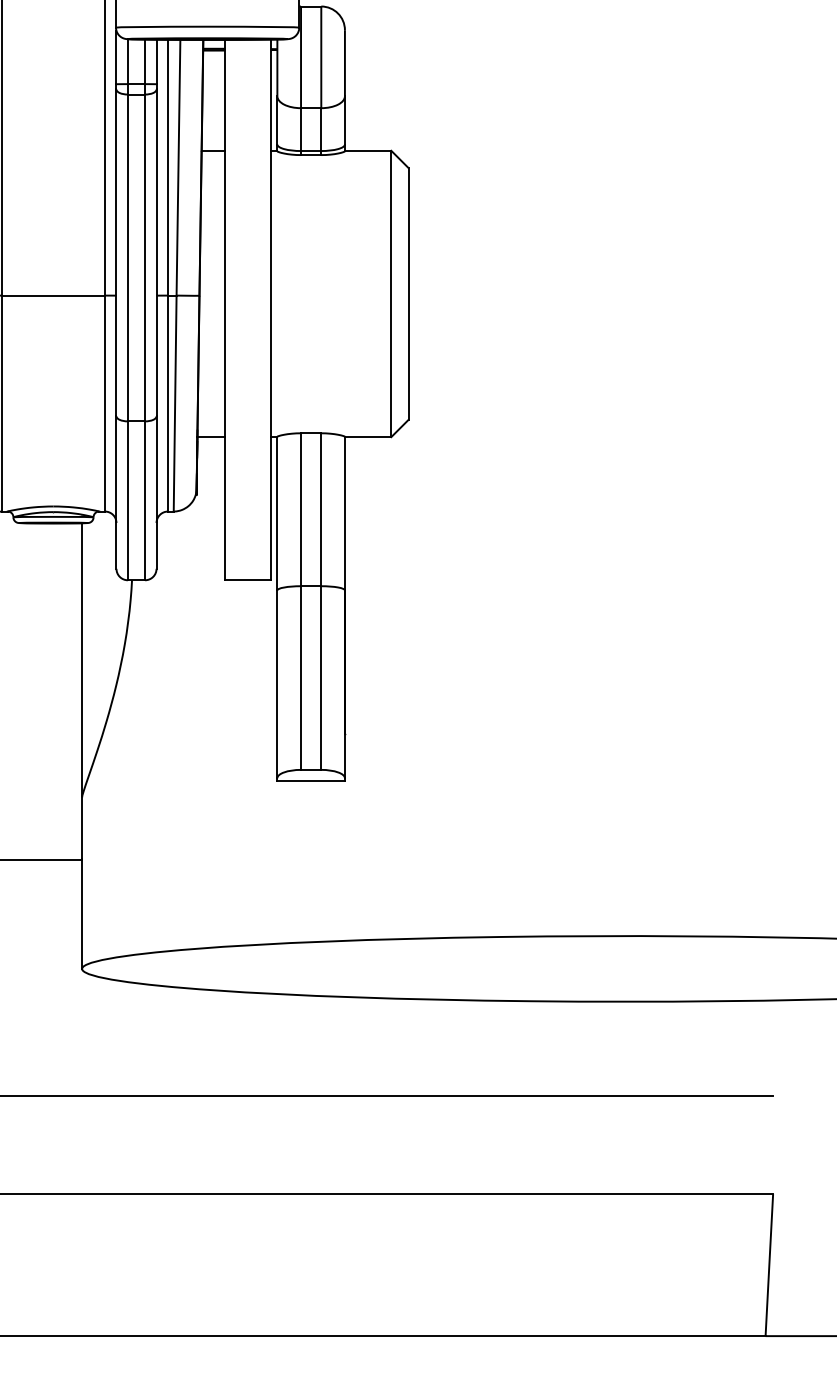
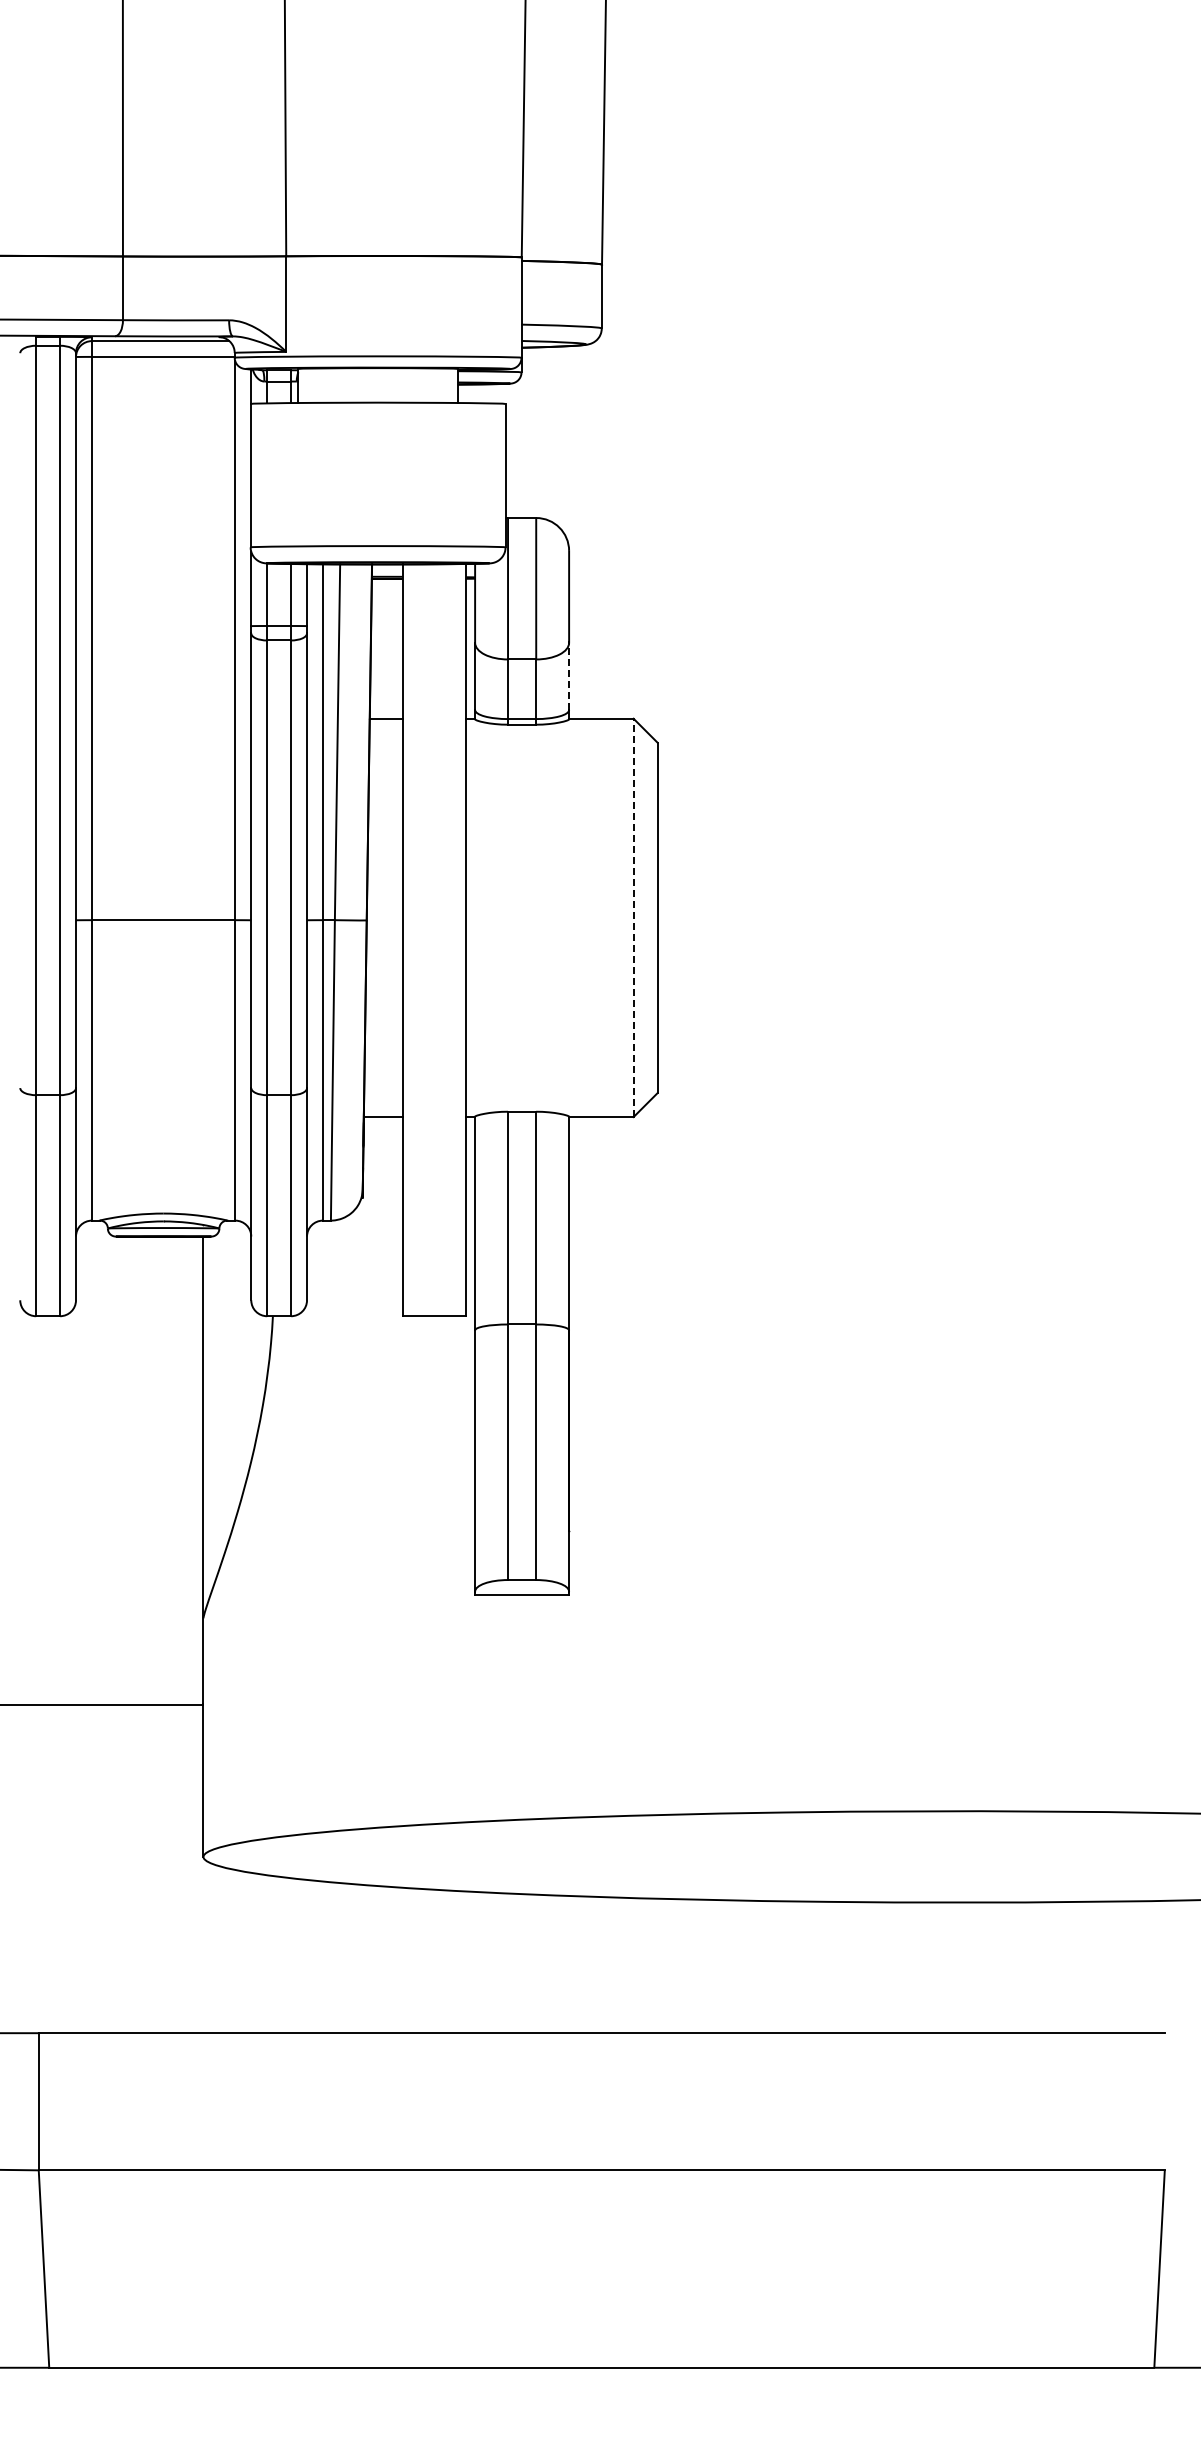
line: (345, 120) -> (569, 676), solid -> dashed
line: (391, 293) -> (633, 917), solid -> dashed

